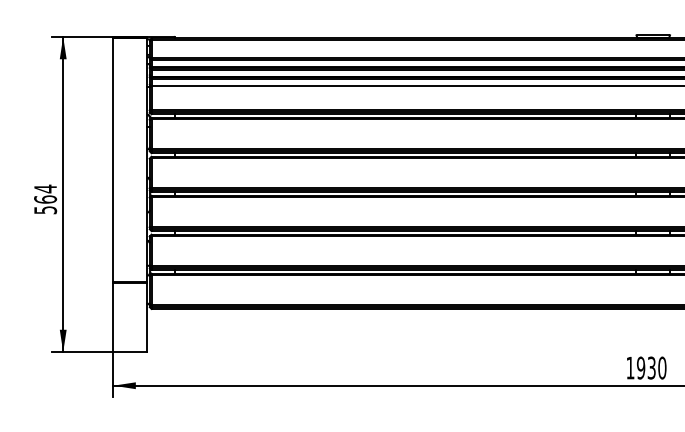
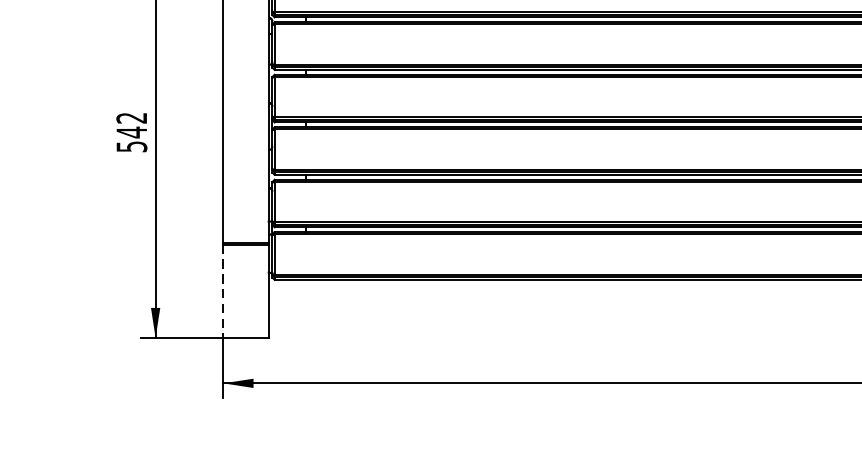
text: (45, 194) -> (131, 125), 564 -> 542
line: (113, 317) -> (223, 291), solid -> dashed

